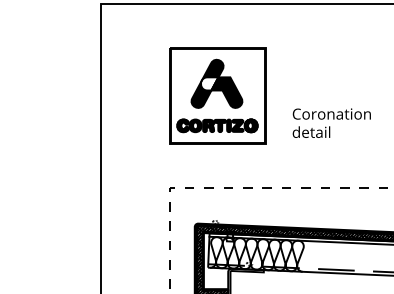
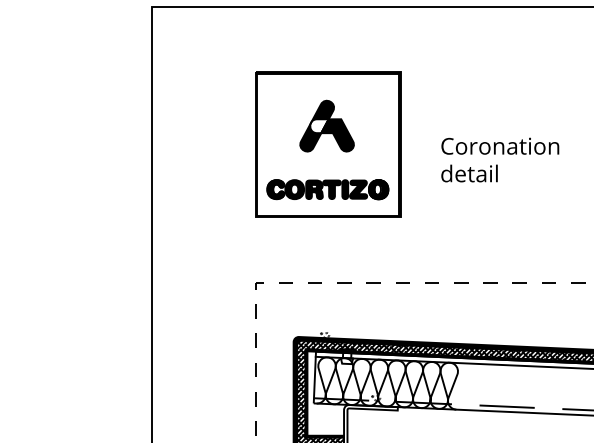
part: (216, 83) -> (326, 125), size x0.7
text: (331, 122) -> (499, 158), moved

